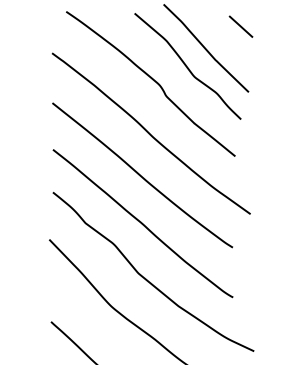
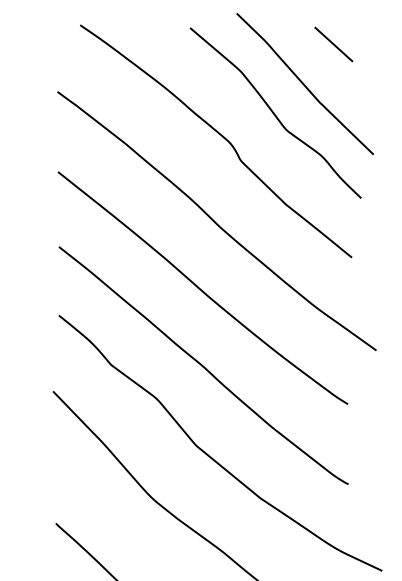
line: (240, 26) -> (332, 44), moved

